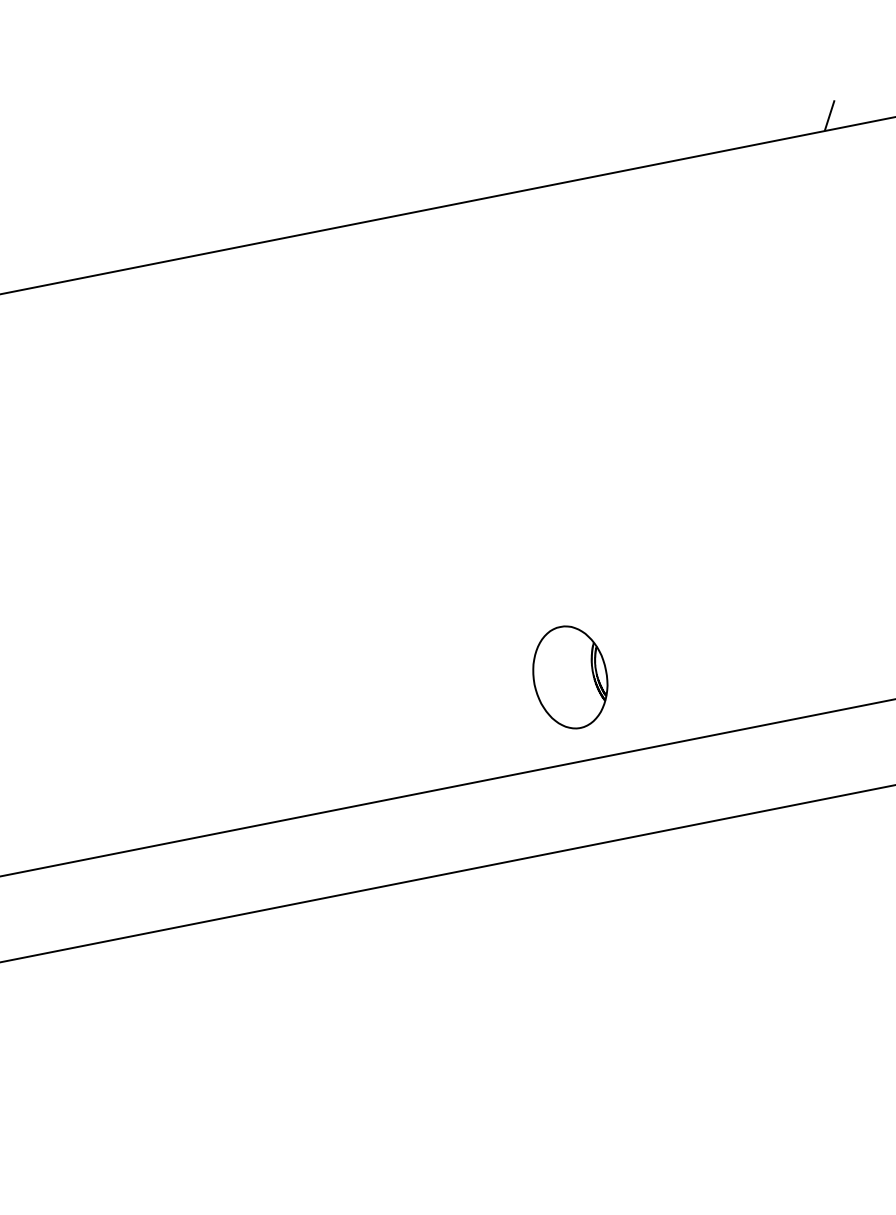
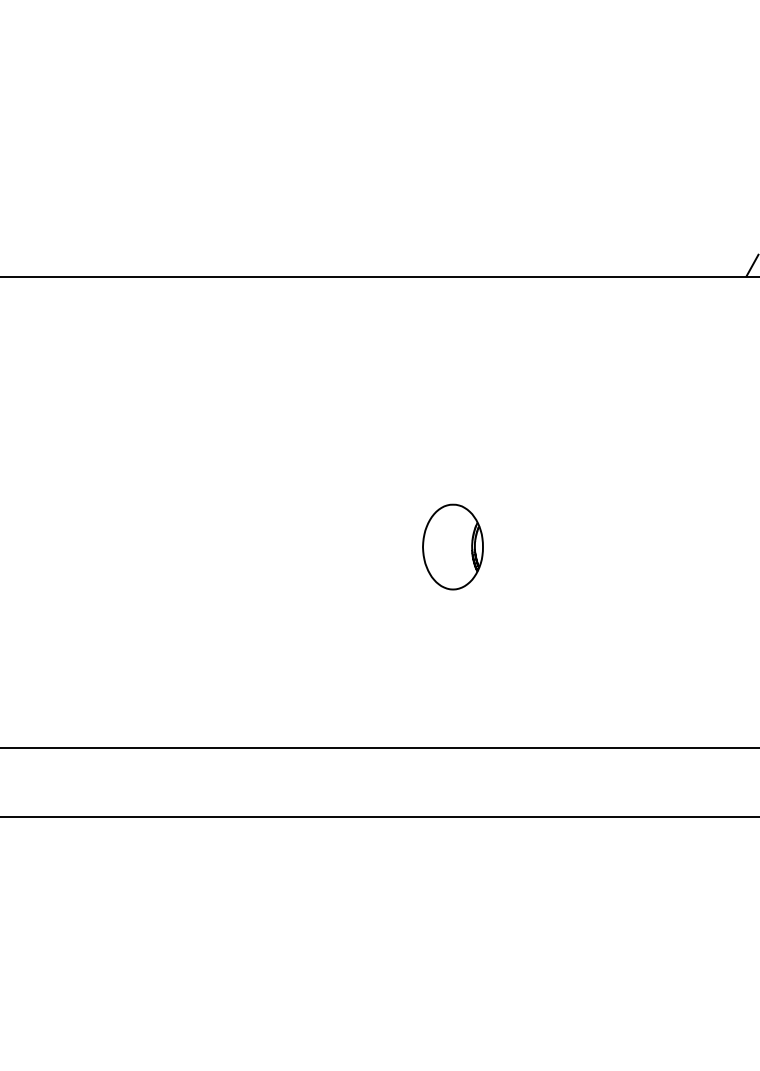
part: (569, 676) -> (452, 546), moved

